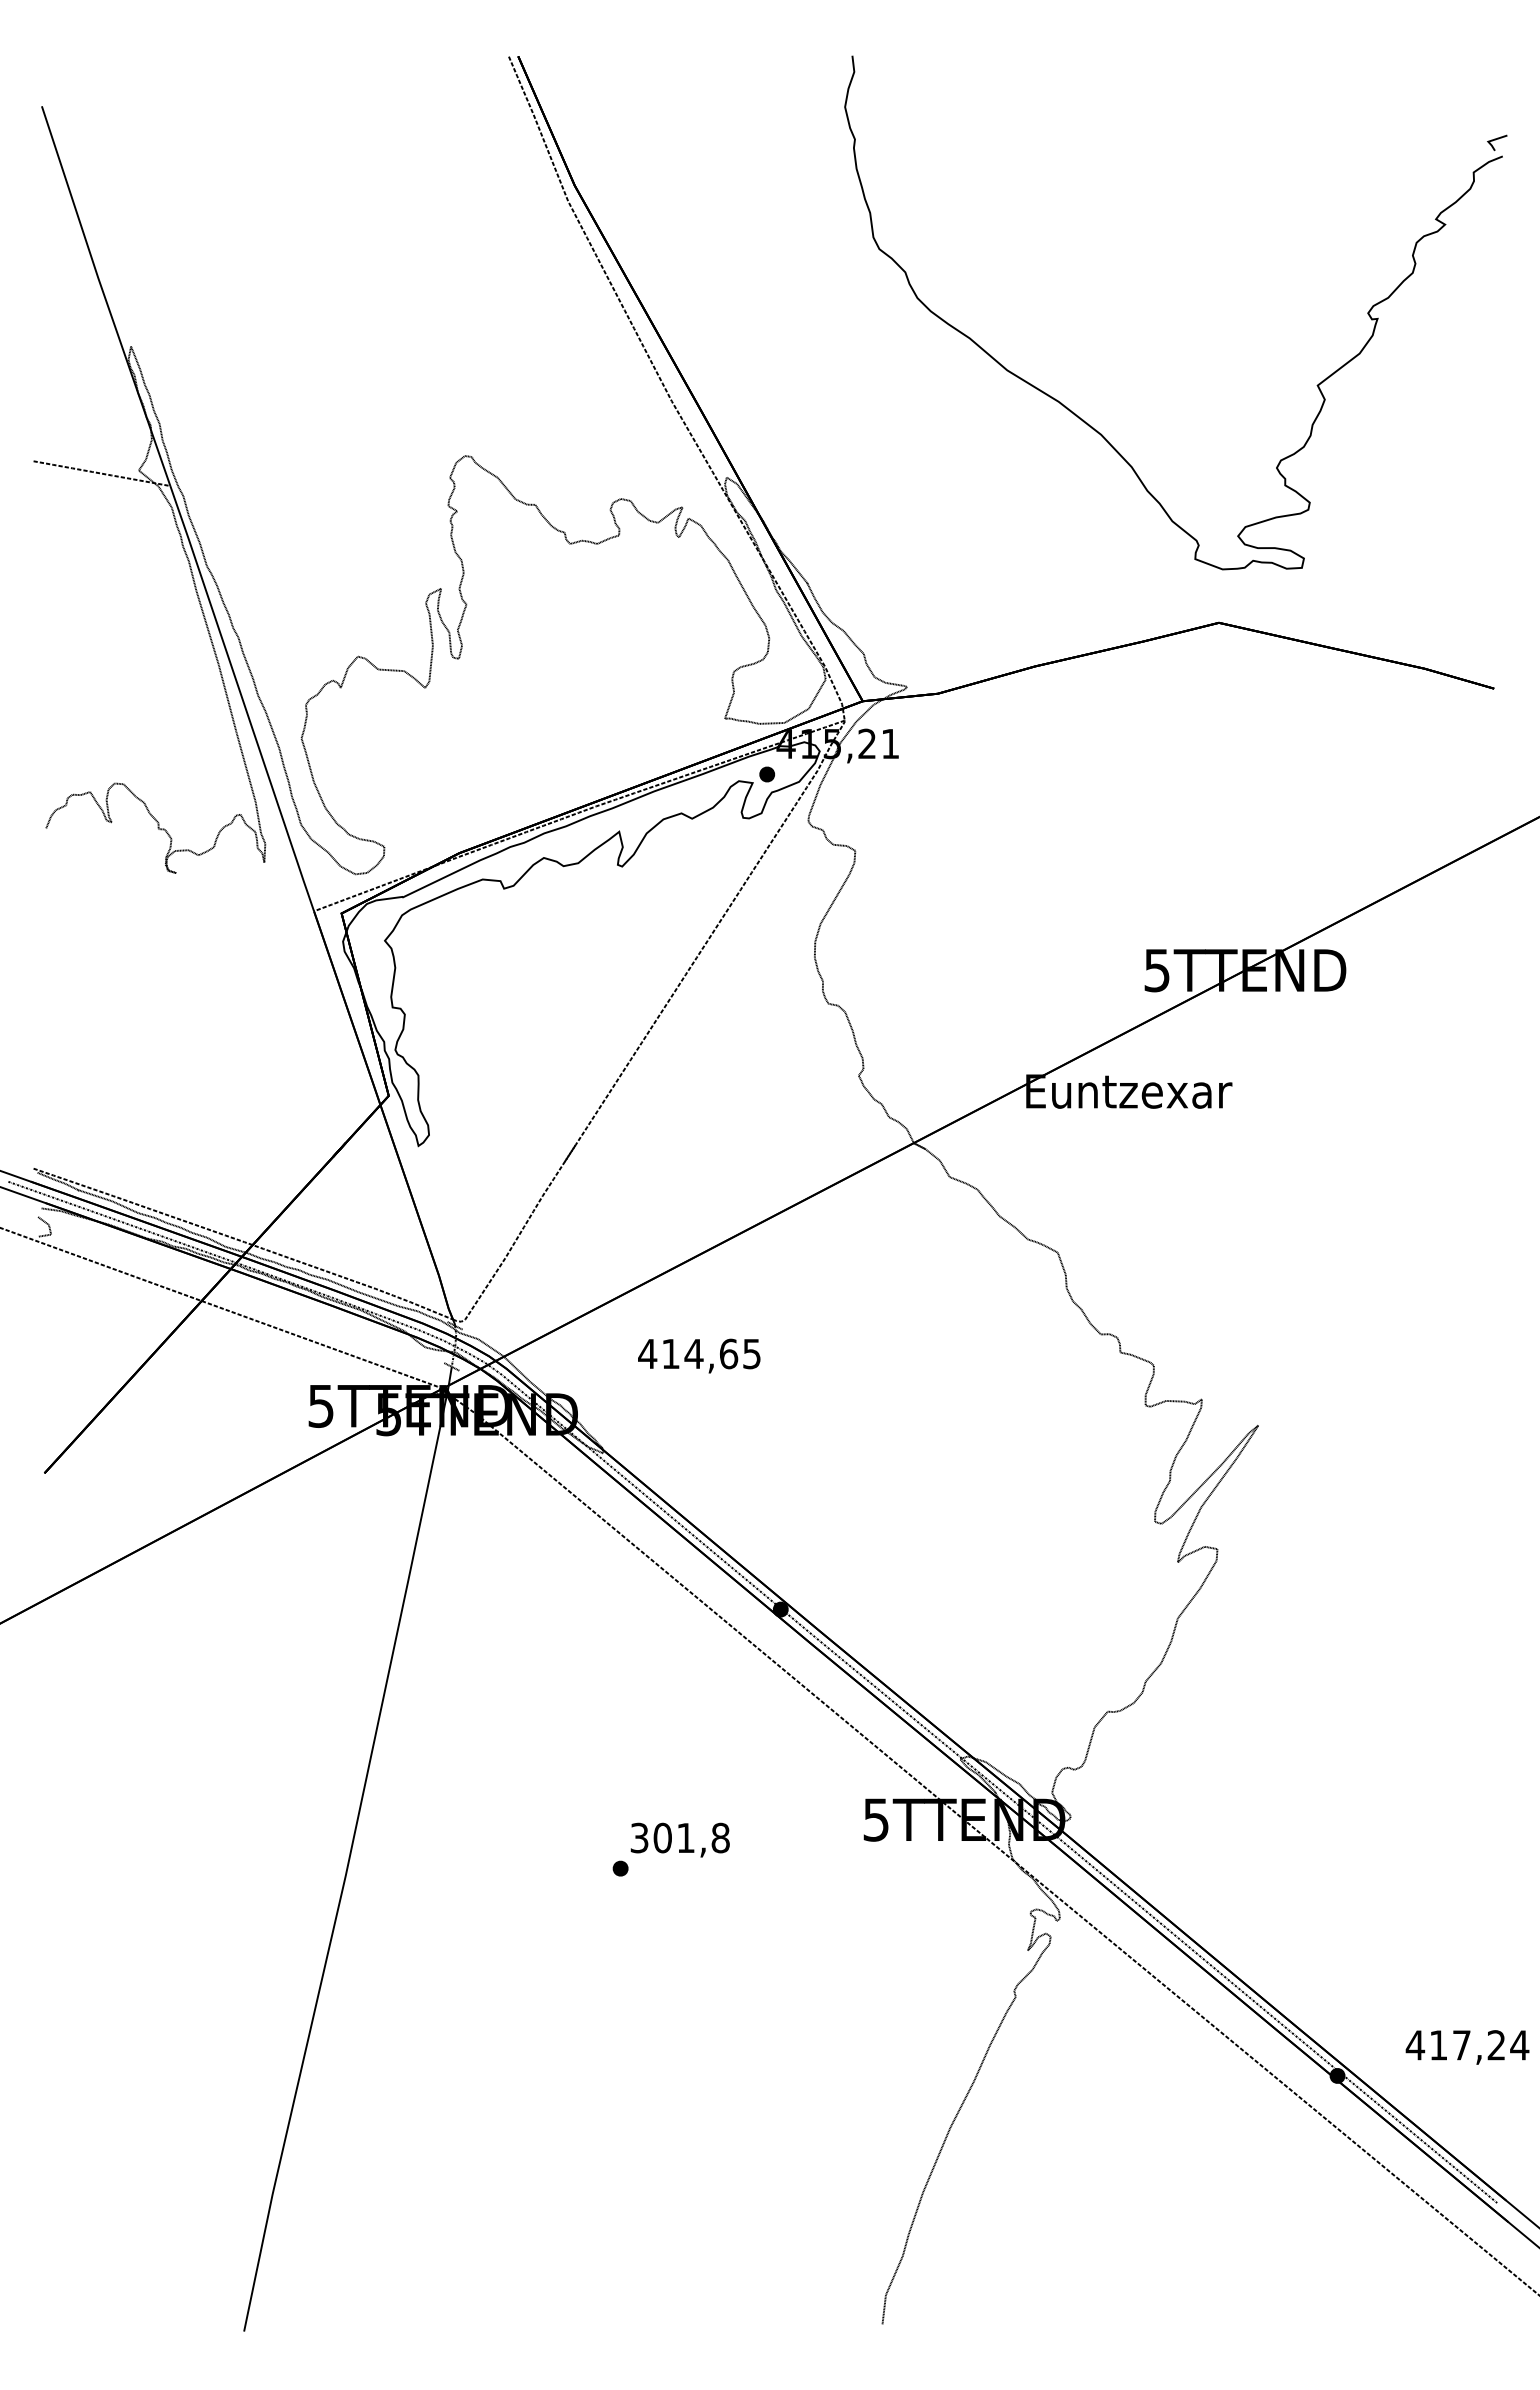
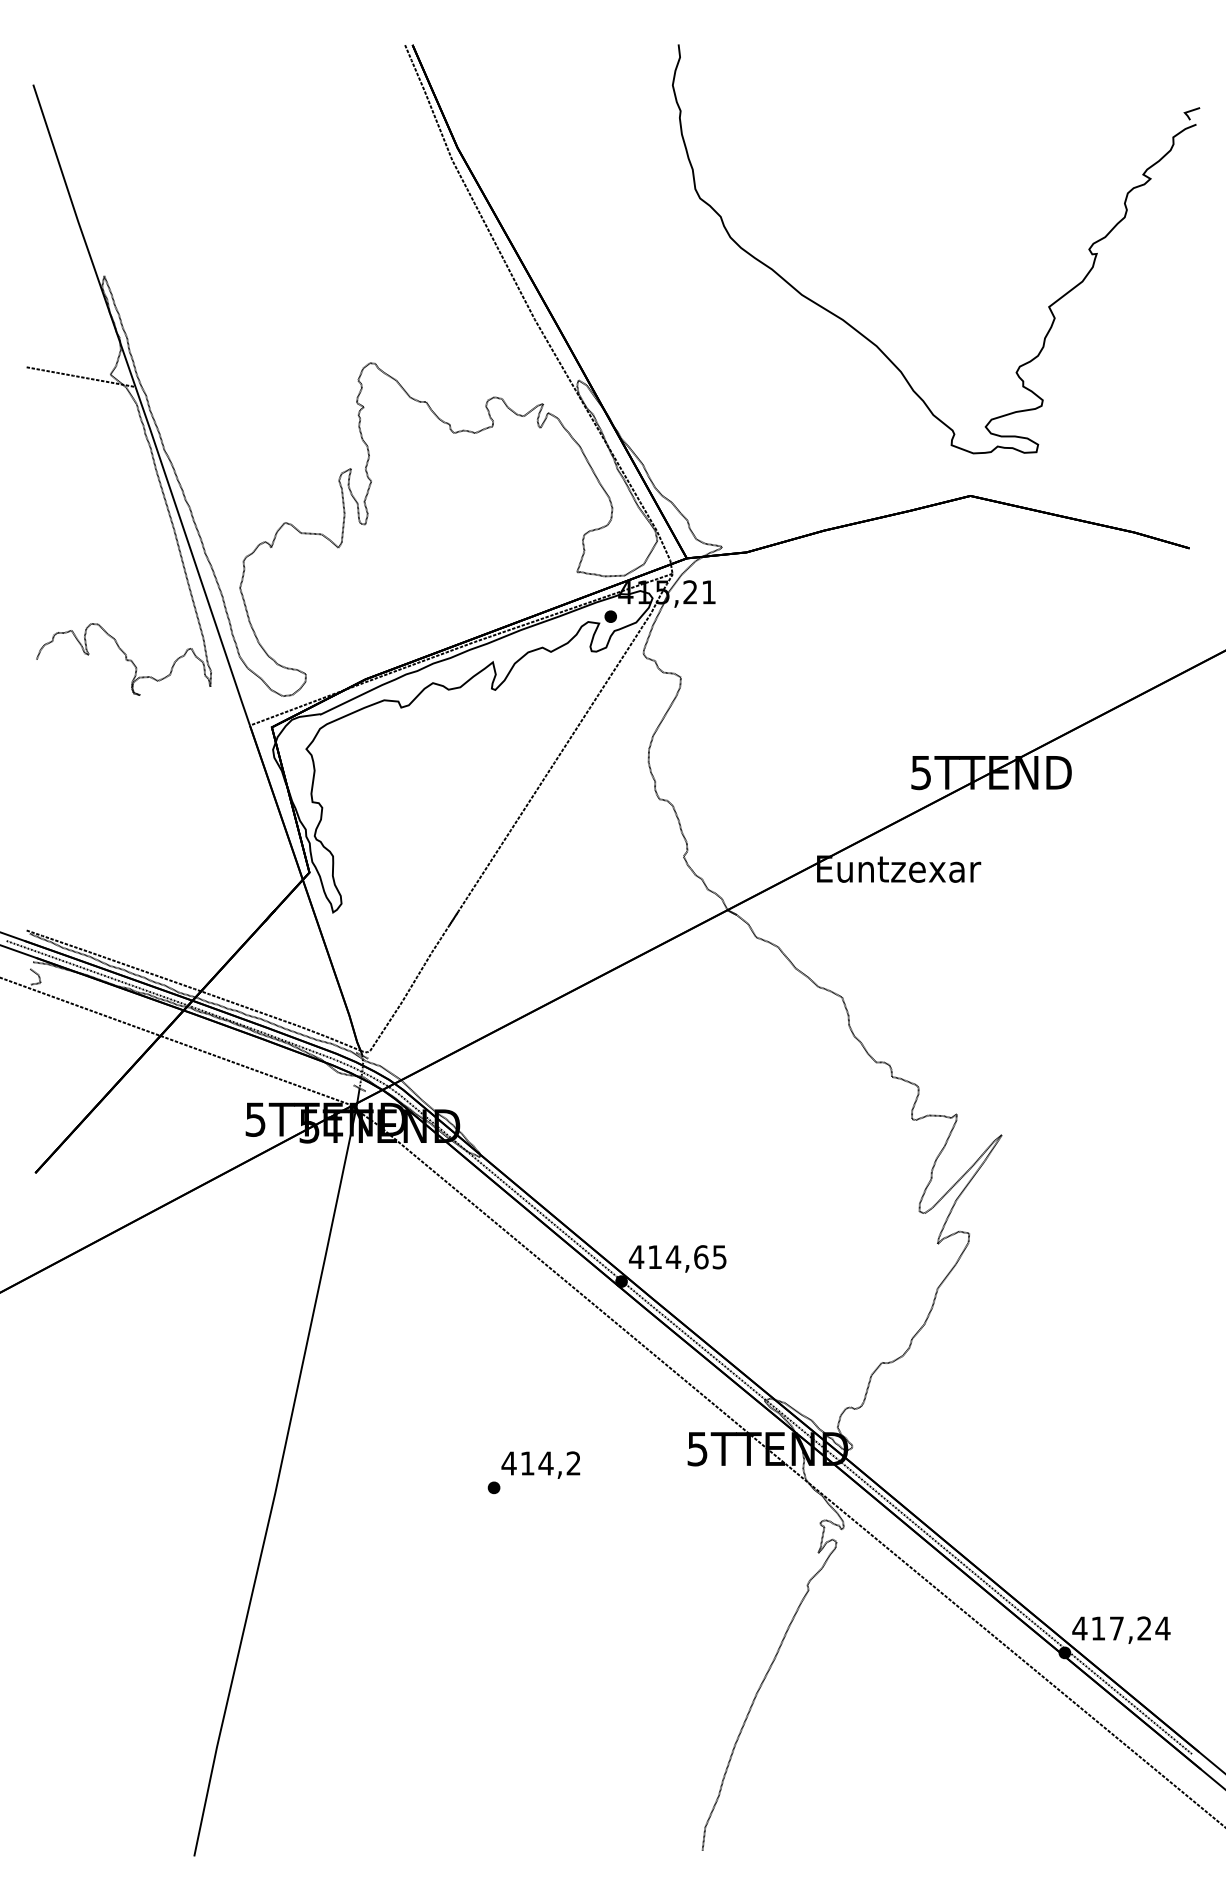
text: (699, 1355) -> (677, 1258), moved
text: (679, 1837) -> (540, 1463), 301,8 -> 414,2
text: (1467, 2047) -> (1121, 1630), moved

